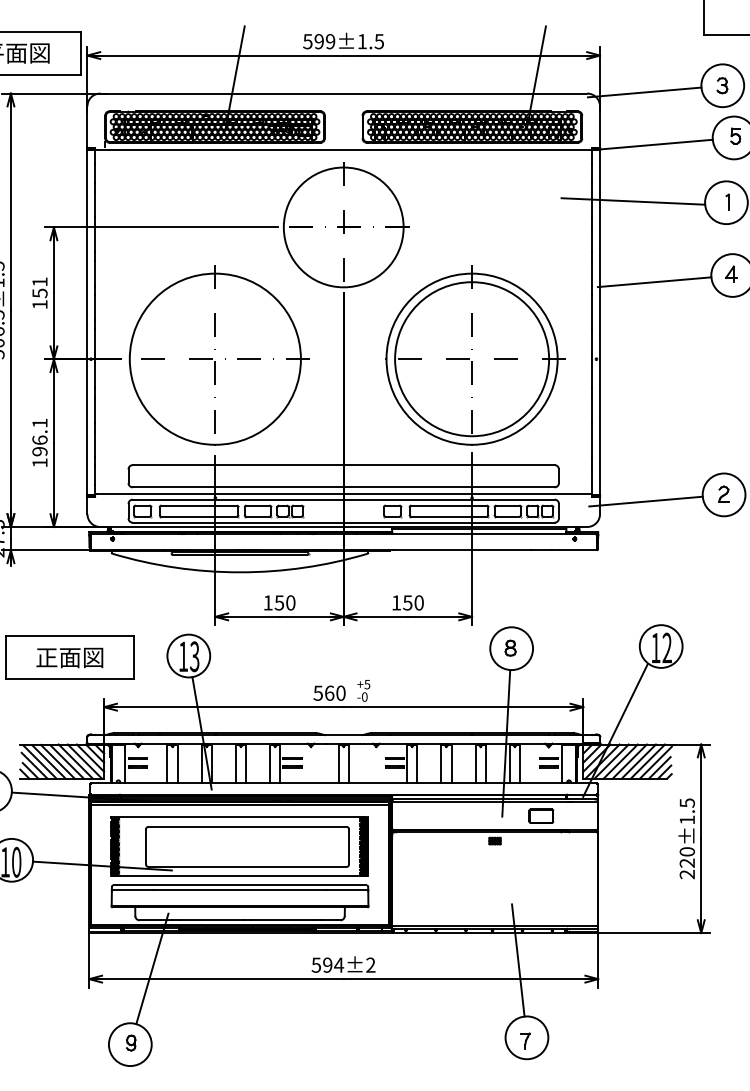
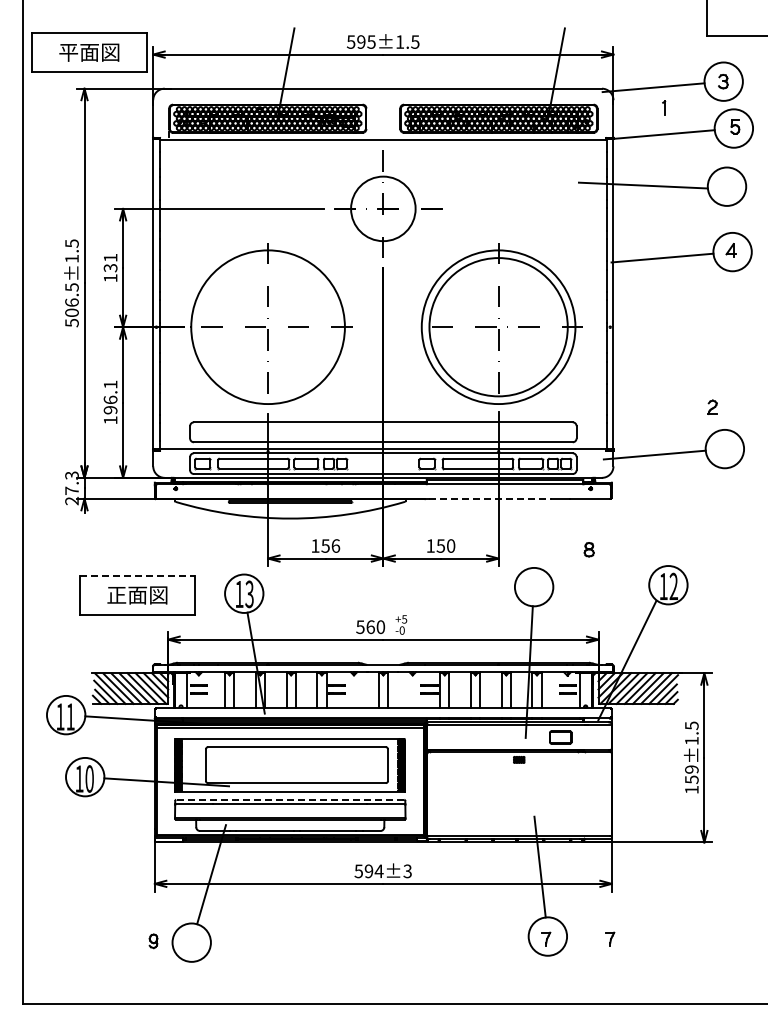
text: (330, 41) -> (371, 41), 599±1.5 -> 595±1.5
part: (728, 201) -> (664, 107), moved
circle: (343, 226) -> (383, 208), size x0.6
text: (38, 292) -> (109, 267), 151 -> 131
part: (723, 493) -> (712, 406), moved
line: (463, 549) -> (490, 498), solid -> dashed
text: (290, 602) -> (335, 545), 150 -> 156
line: (69, 636) -> (137, 576), solid -> dashed
part: (509, 647) -> (588, 549), moved
text: (686, 862) -> (691, 779), 220±1.5 -> 159±1.5
line: (239, 885) -> (289, 799), solid -> dashed
text: (370, 965) -> (407, 871), 594±2 -> 594±3
part: (596, 1039) -> (610, 938), added
part: (131, 1043) -> (153, 941), moved

